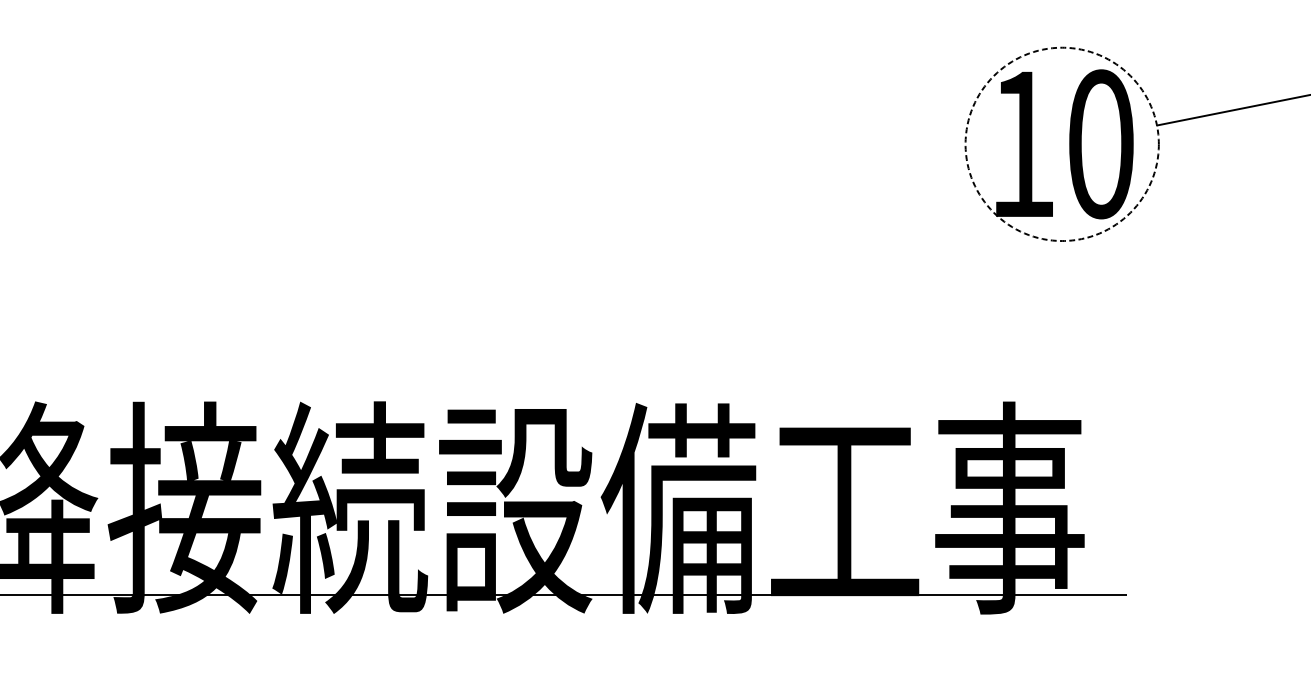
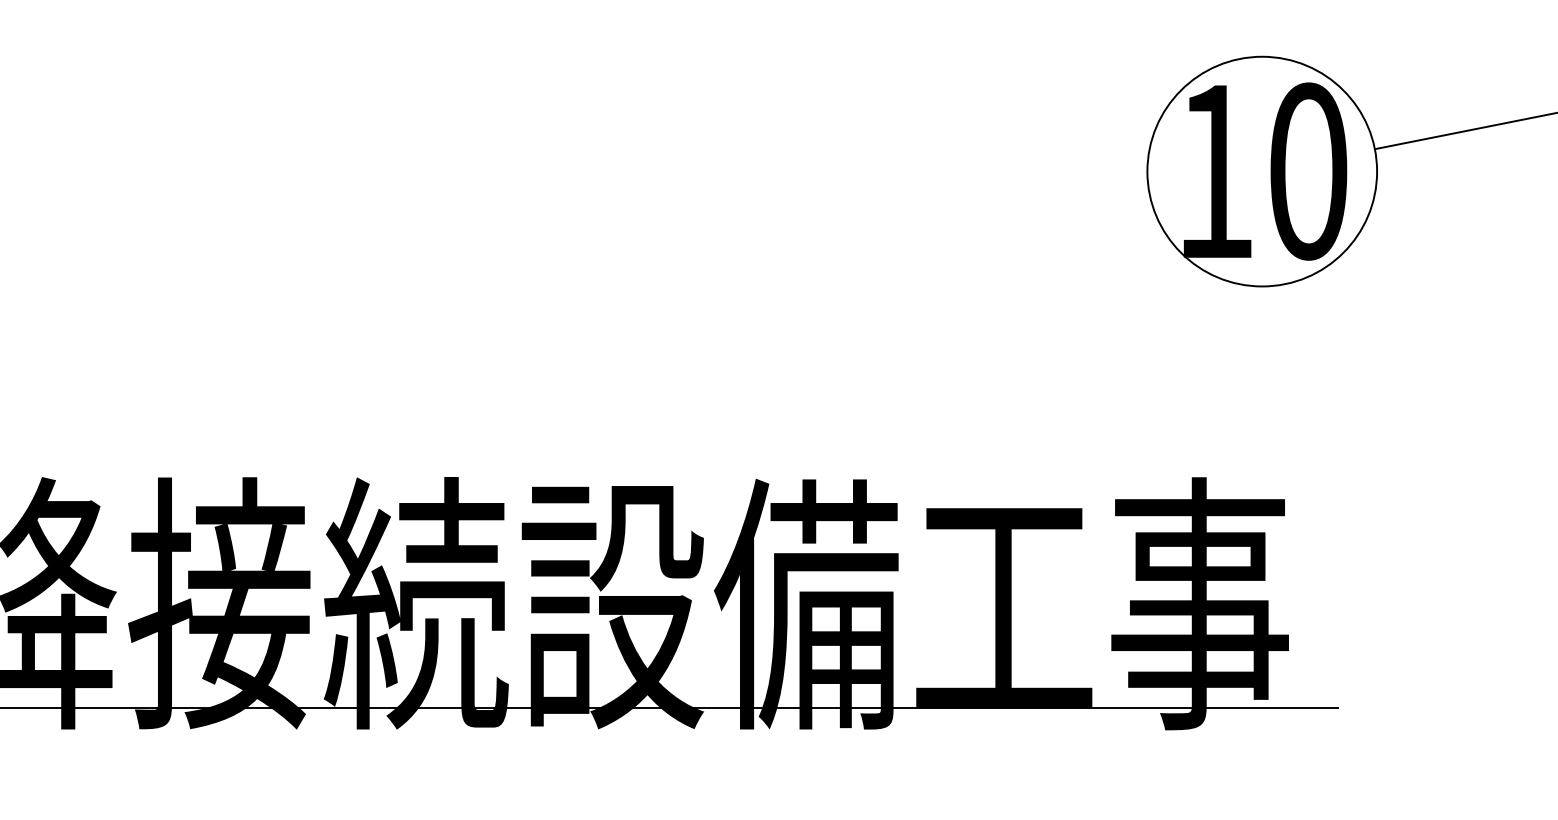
circle: (1062, 144) -> (1262, 171), dashed -> solid

